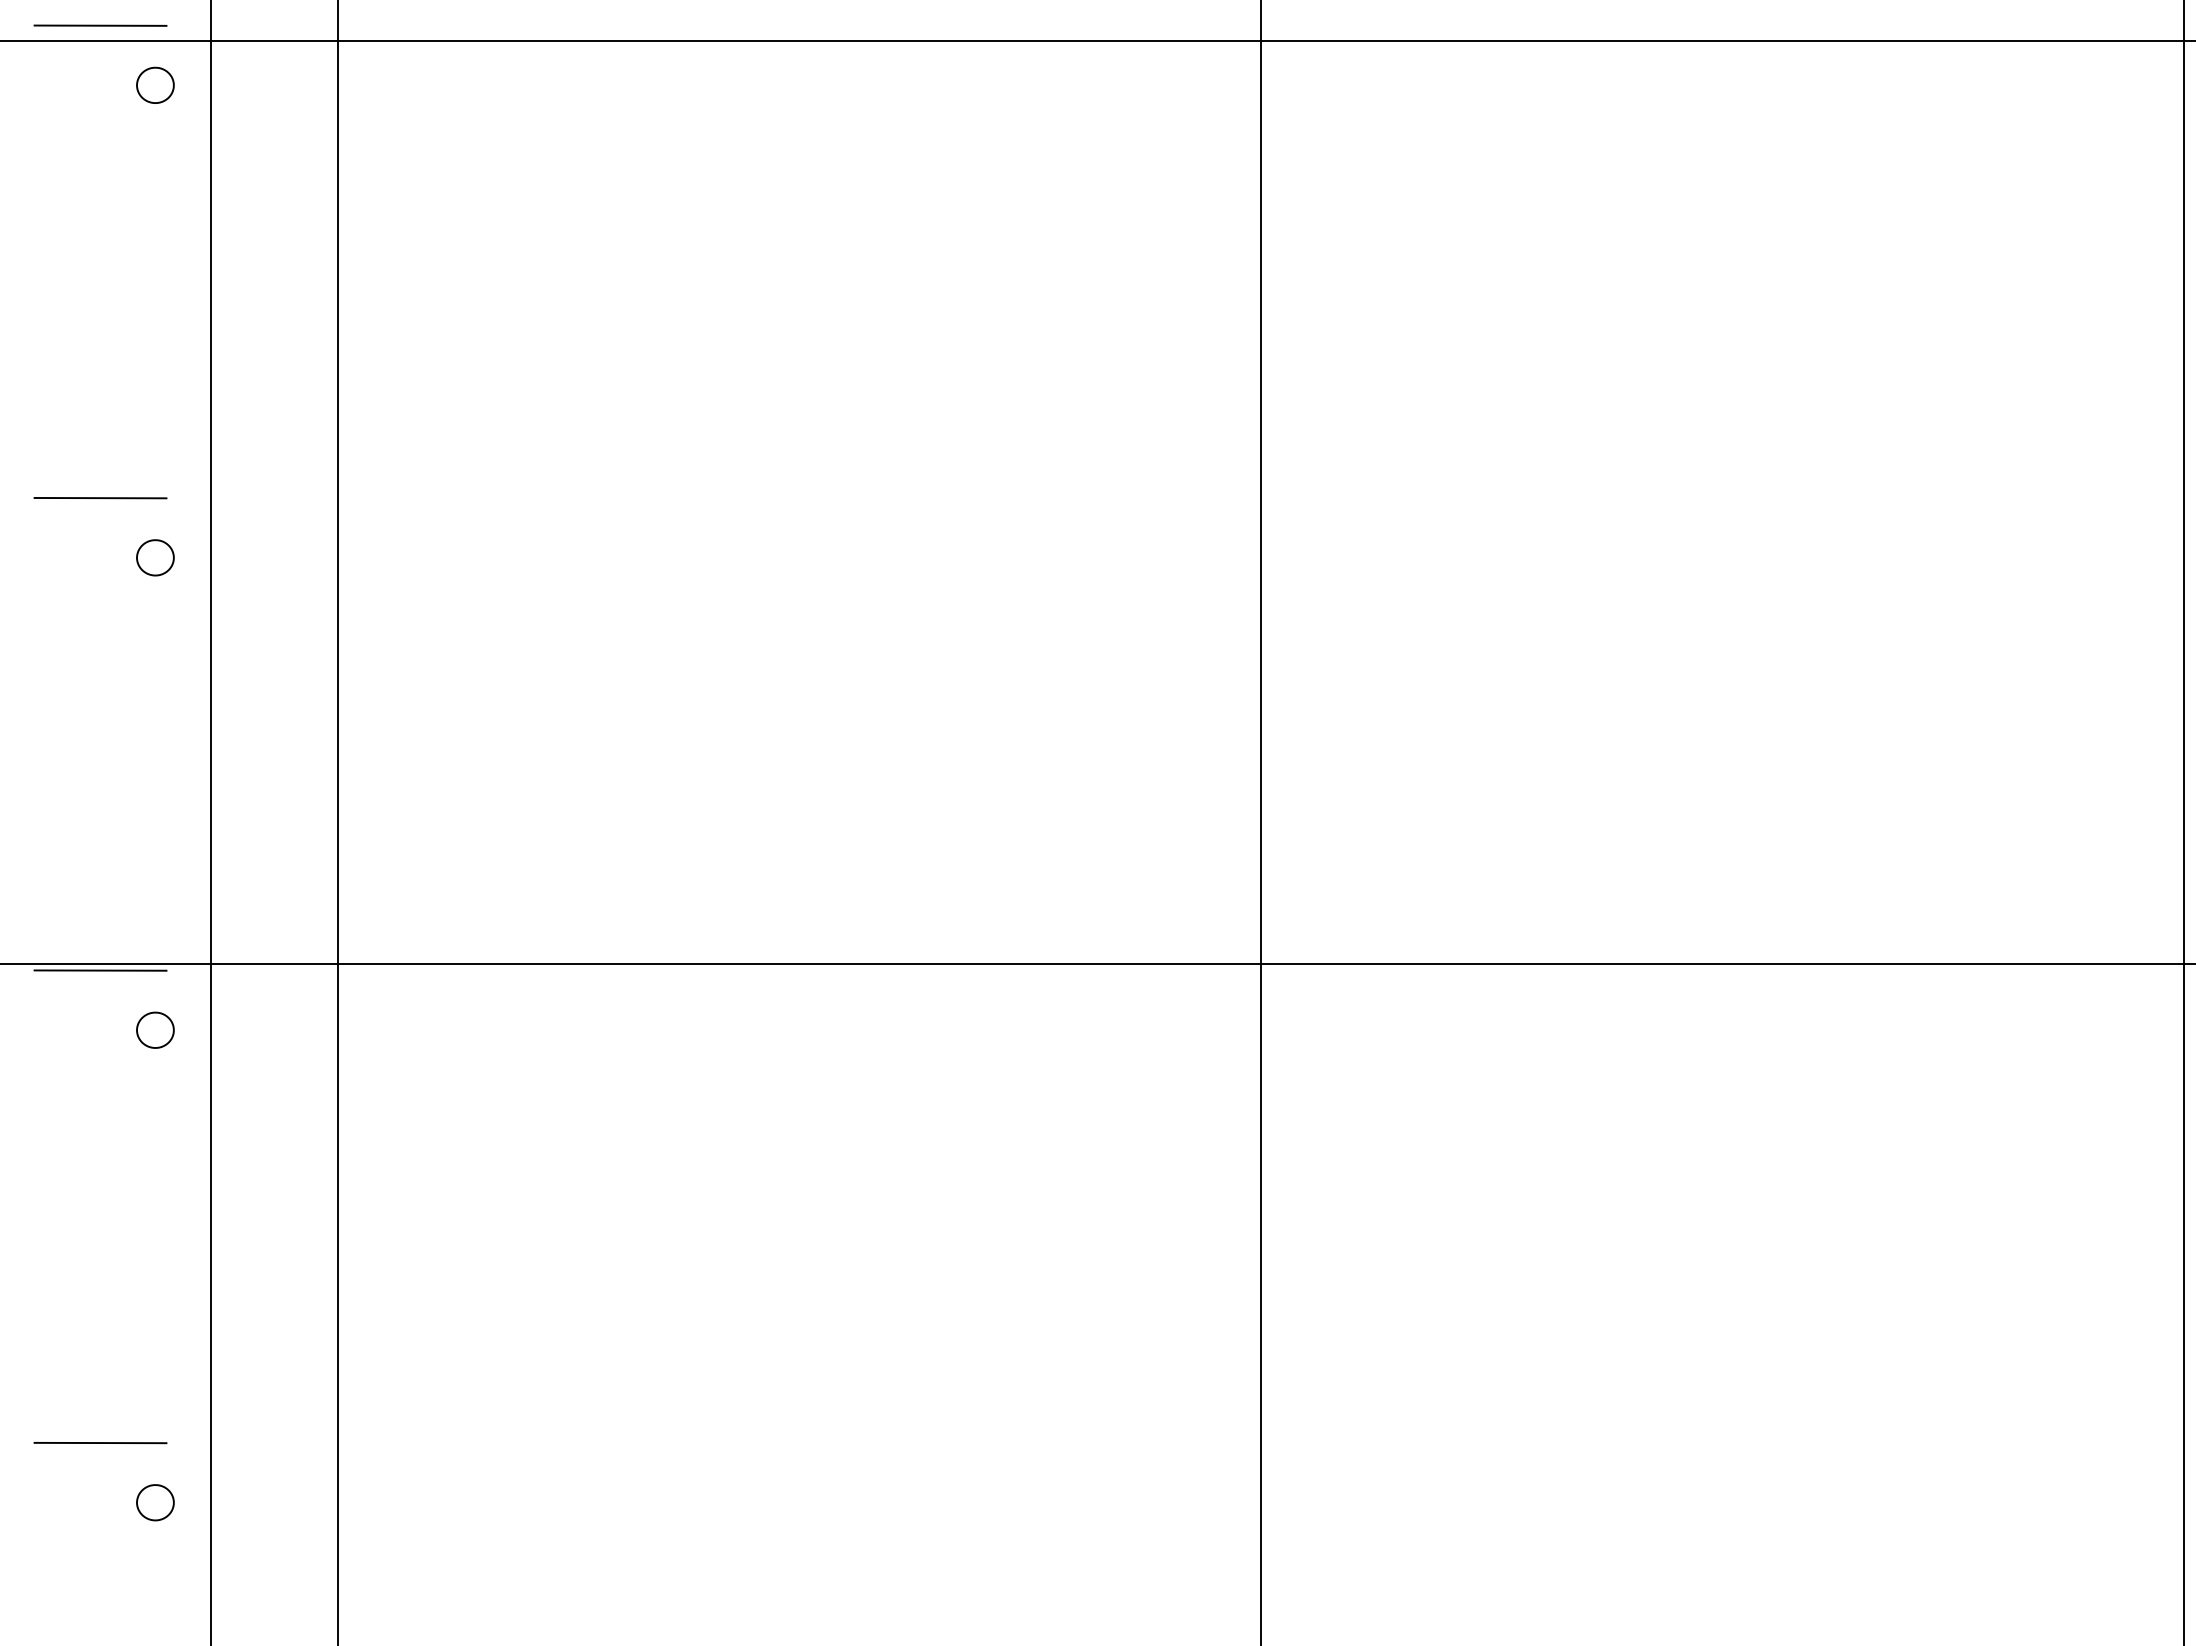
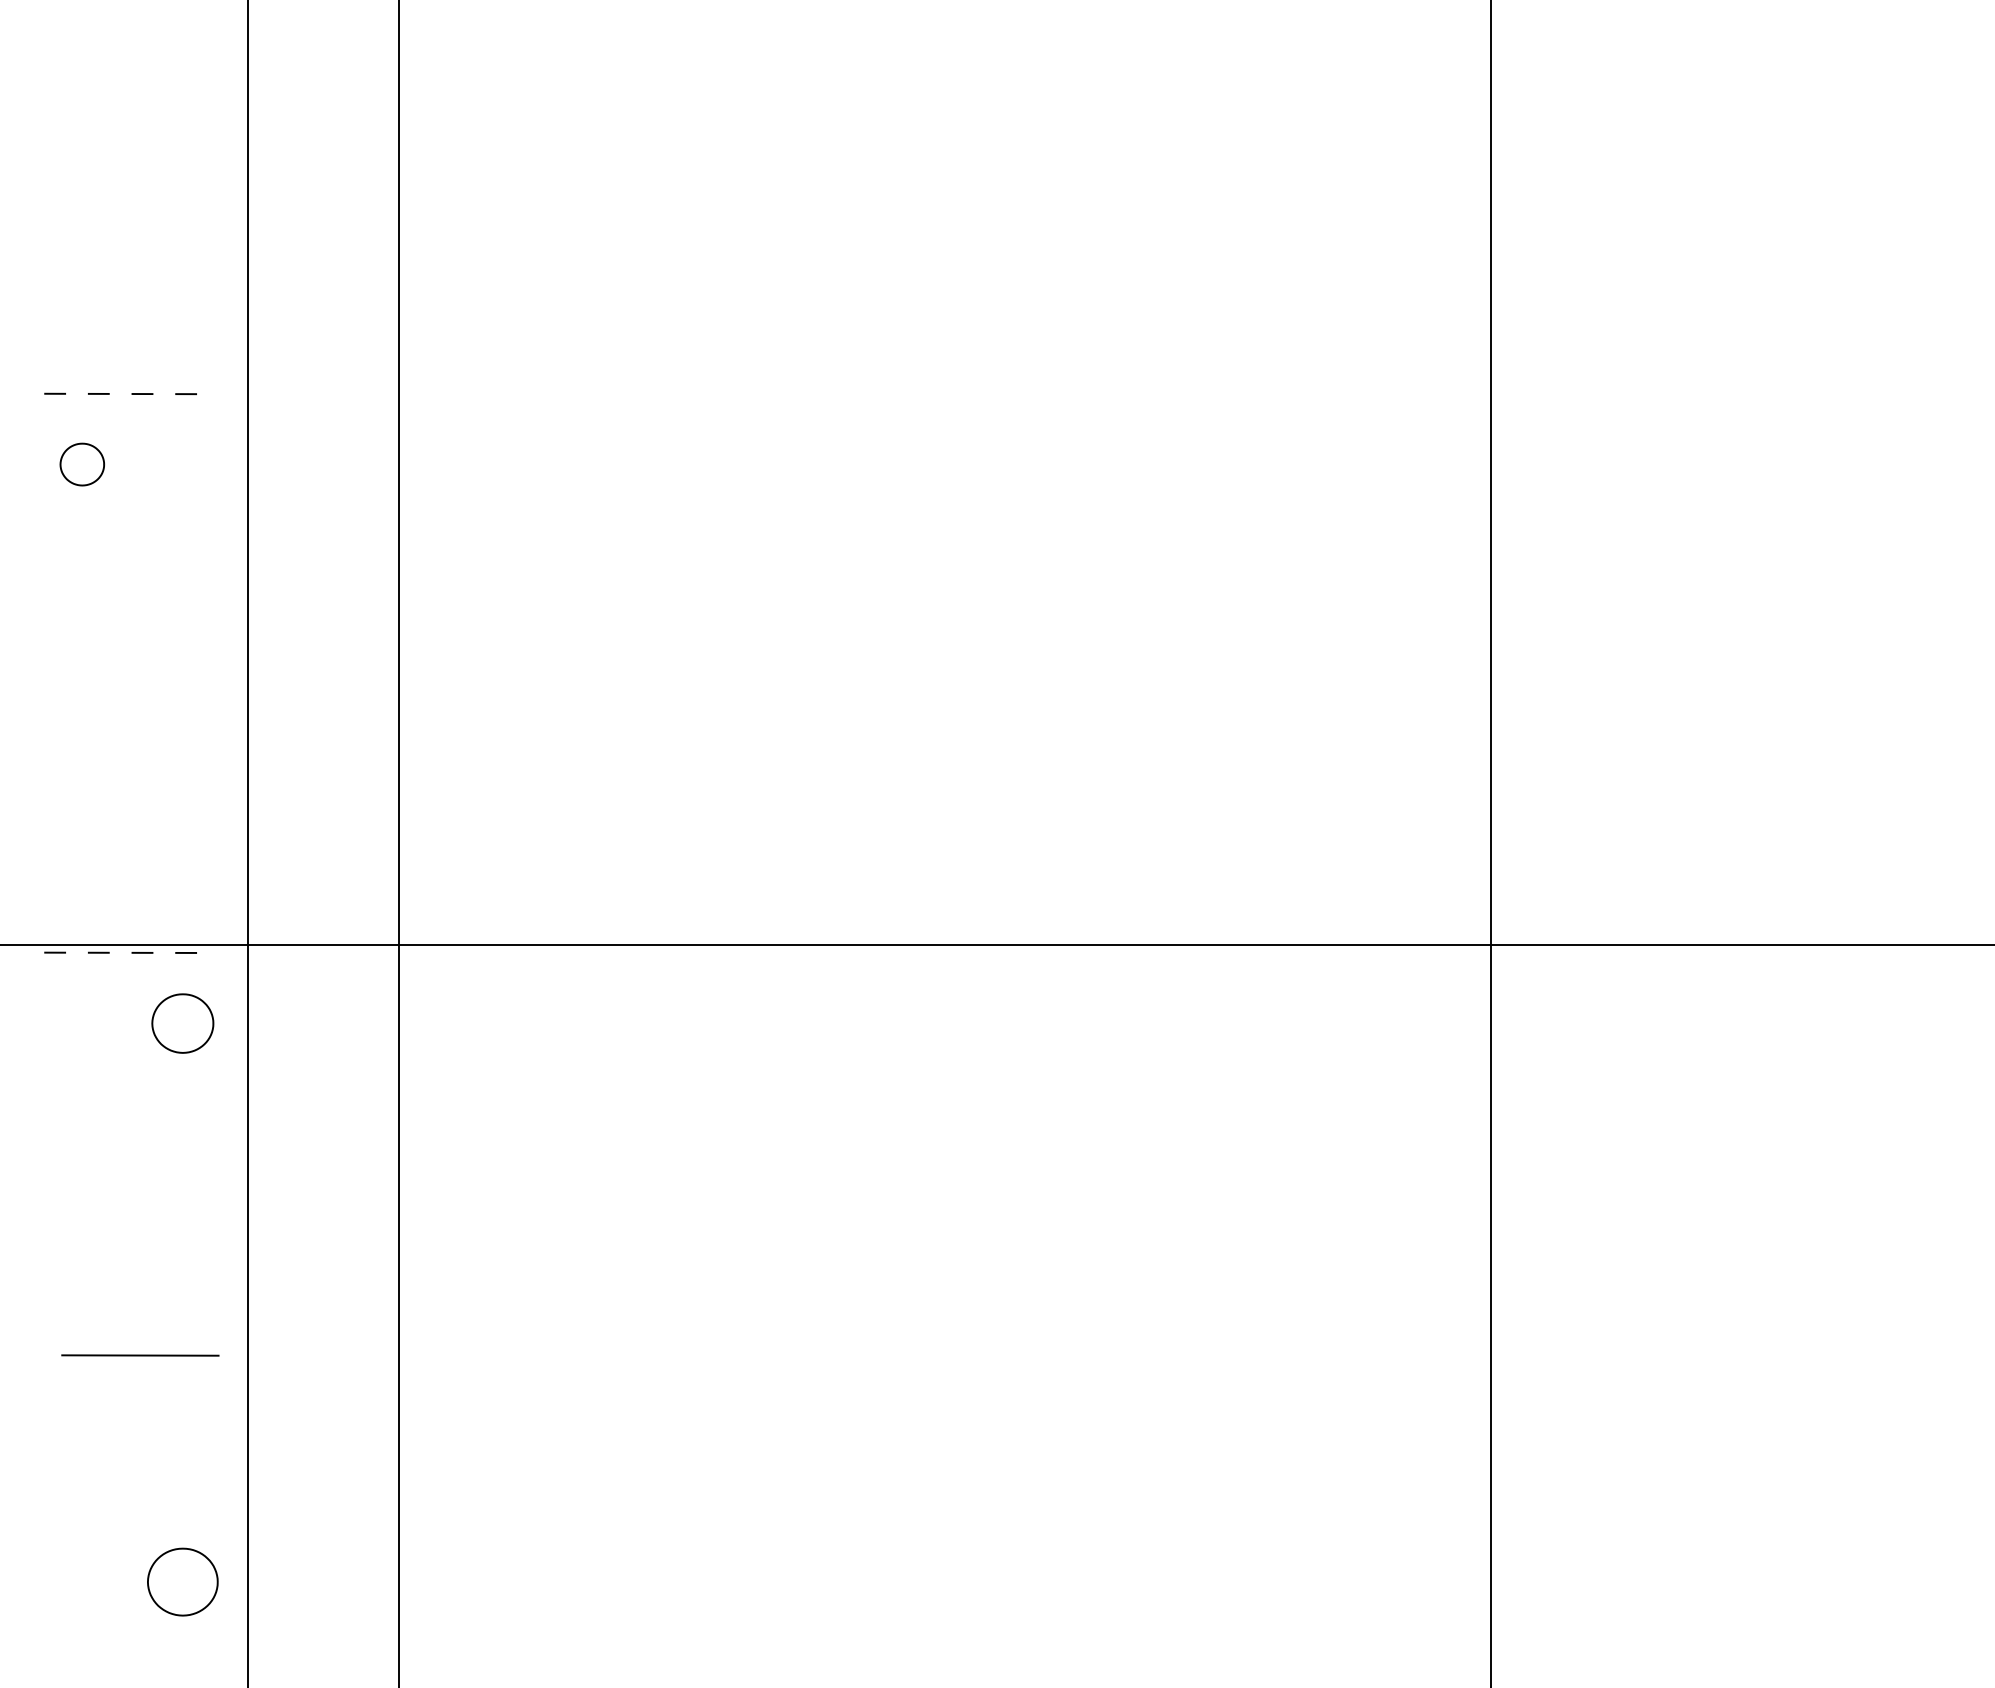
line: (100, 498) -> (117, 394), solid -> dashed
part: (155, 557) -> (82, 464), moved
line: (100, 970) -> (117, 952), solid -> dashed
part: (155, 1029) -> (182, 1022), size x1.4
line: (100, 1443) -> (140, 1356), moved
part: (155, 1502) -> (182, 1582), size x1.6

